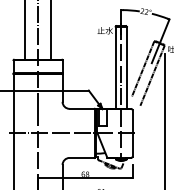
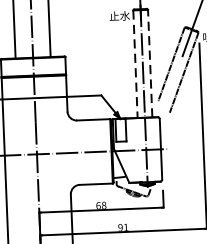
line: (126, 67) -> (149, 63), solid -> dashed
line: (115, 68) -> (135, 65), solid -> dashed

